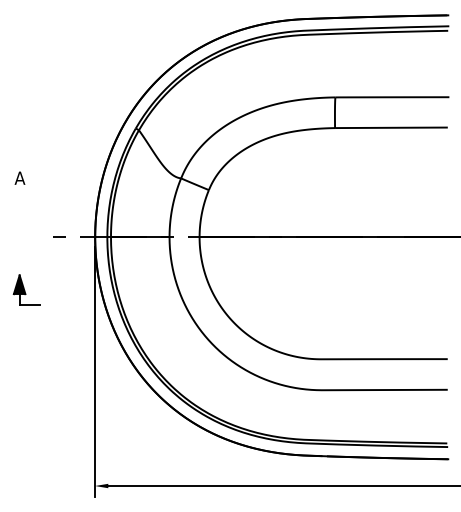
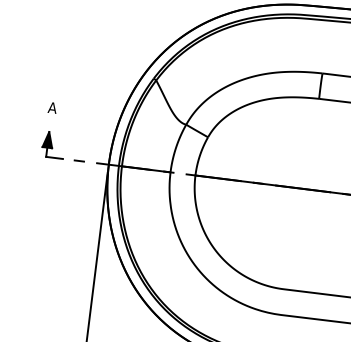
part: (26, 289) -> (53, 144), moved

